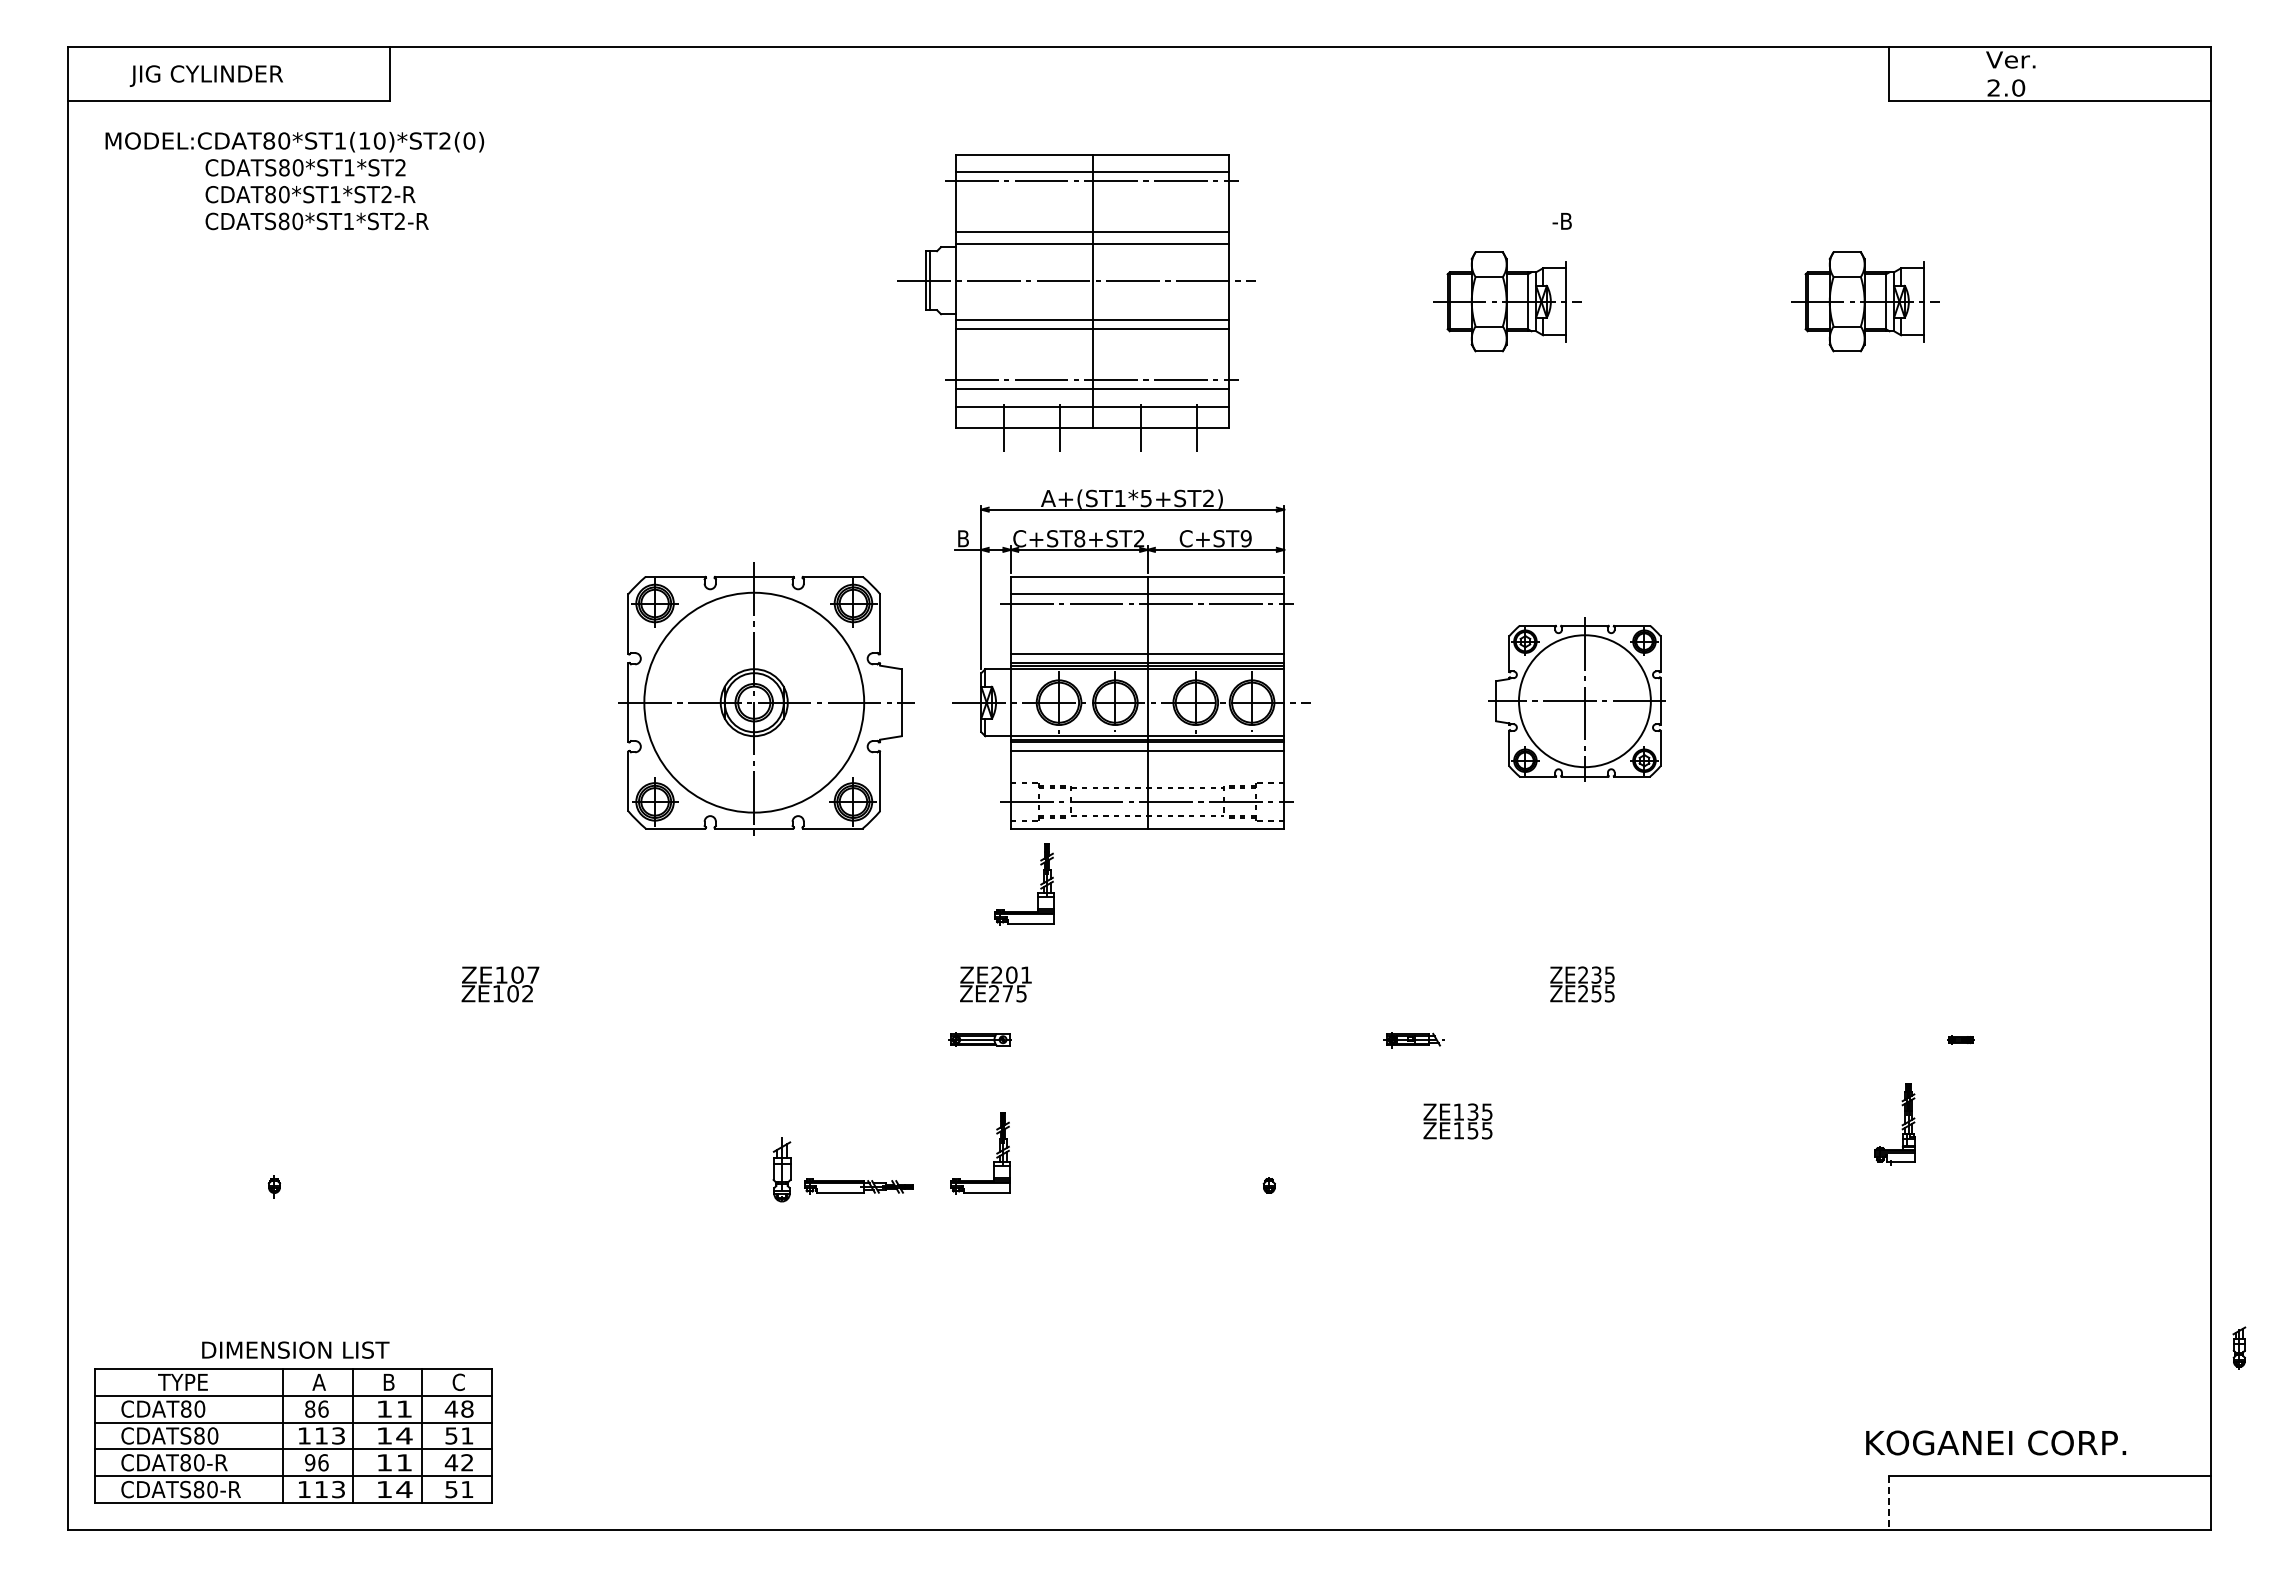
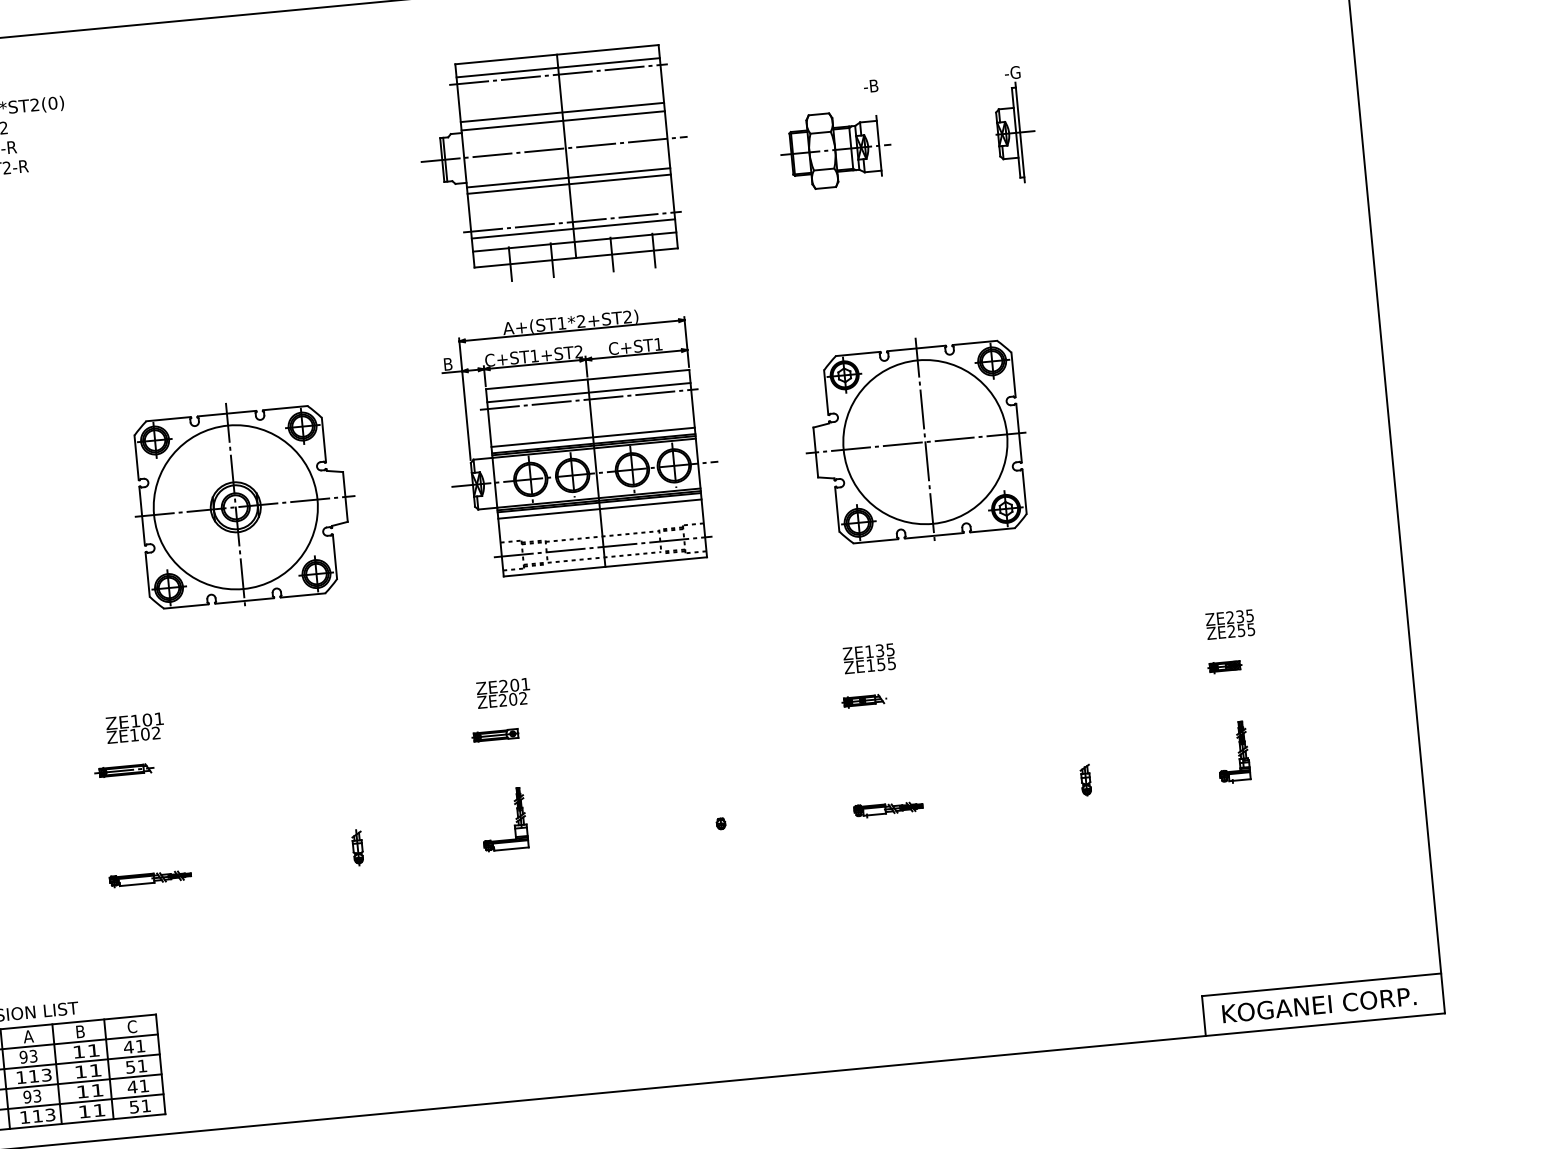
part: (1748, 290) -> (1014, 124), added
part: (1865, 301) -> (1102, 124), removed
part: (1076, 302) -> (555, 165), moved
text: (1145, 498) -> (580, 321), A+(ST1*5+ST2) -> A+(ST1*2+ST2)
text: (1079, 538) -> (534, 355), C+ST8+ST2 -> C+ST1+ST2
text: (1245, 538) -> (657, 344), C+ST9 -> C+ST1
part: (766, 698) -> (244, 503), moved
part: (1577, 698) -> (915, 439), size x1.67
part: (1037, 892) -> (528, 622), removed
text: (533, 974) -> (159, 718), ZE107 -> ZE101
text: (1582, 984) -> (1230, 624), moved
text: (1014, 993) -> (518, 698), ZE275 -> ZE202
part: (480, 1039) -> (124, 770), added
part: (1413, 1040) -> (864, 701), moved
part: (1960, 1040) -> (1224, 667), size x1.67
text: (1457, 1121) -> (869, 658), moved
part: (1901, 1124) -> (1237, 752), moved
part: (781, 1171) -> (357, 847), size x0.71
part: (858, 1186) -> (150, 878), moved
part: (1494, 1186) -> (888, 808), added
part: (2239, 1347) -> (1086, 780), moved
text: (316, 1408) -> (28, 1056), 86 -> 93
text: (467, 1408) -> (140, 1045), 48 -> 41
text: (404, 1435) -> (95, 1070), 14 -> 11
text: (1996, 1442) -> (1319, 1004), moved
text: (323, 1462) -> (37, 1095), 96 -> 93
text: (467, 1462) -> (144, 1085), 42 -> 41
text: (404, 1489) -> (99, 1110), 14 -> 11
line: (1888, 1502) -> (1203, 1015), dashed -> solid

